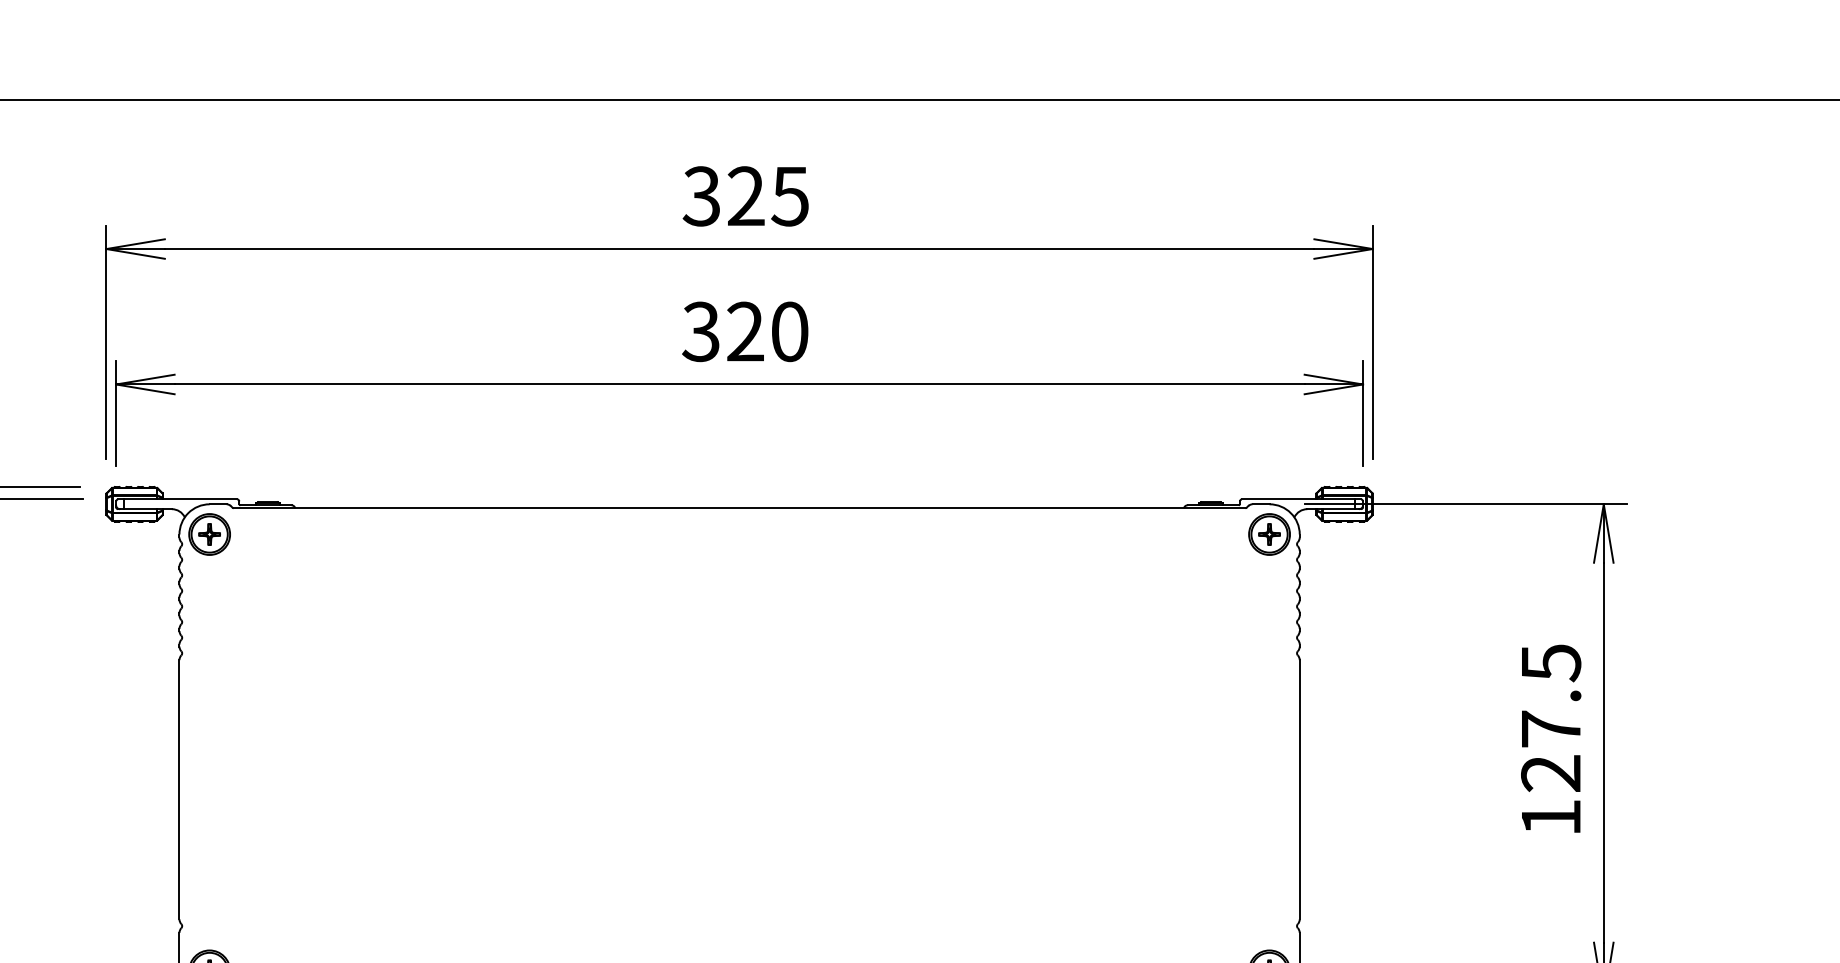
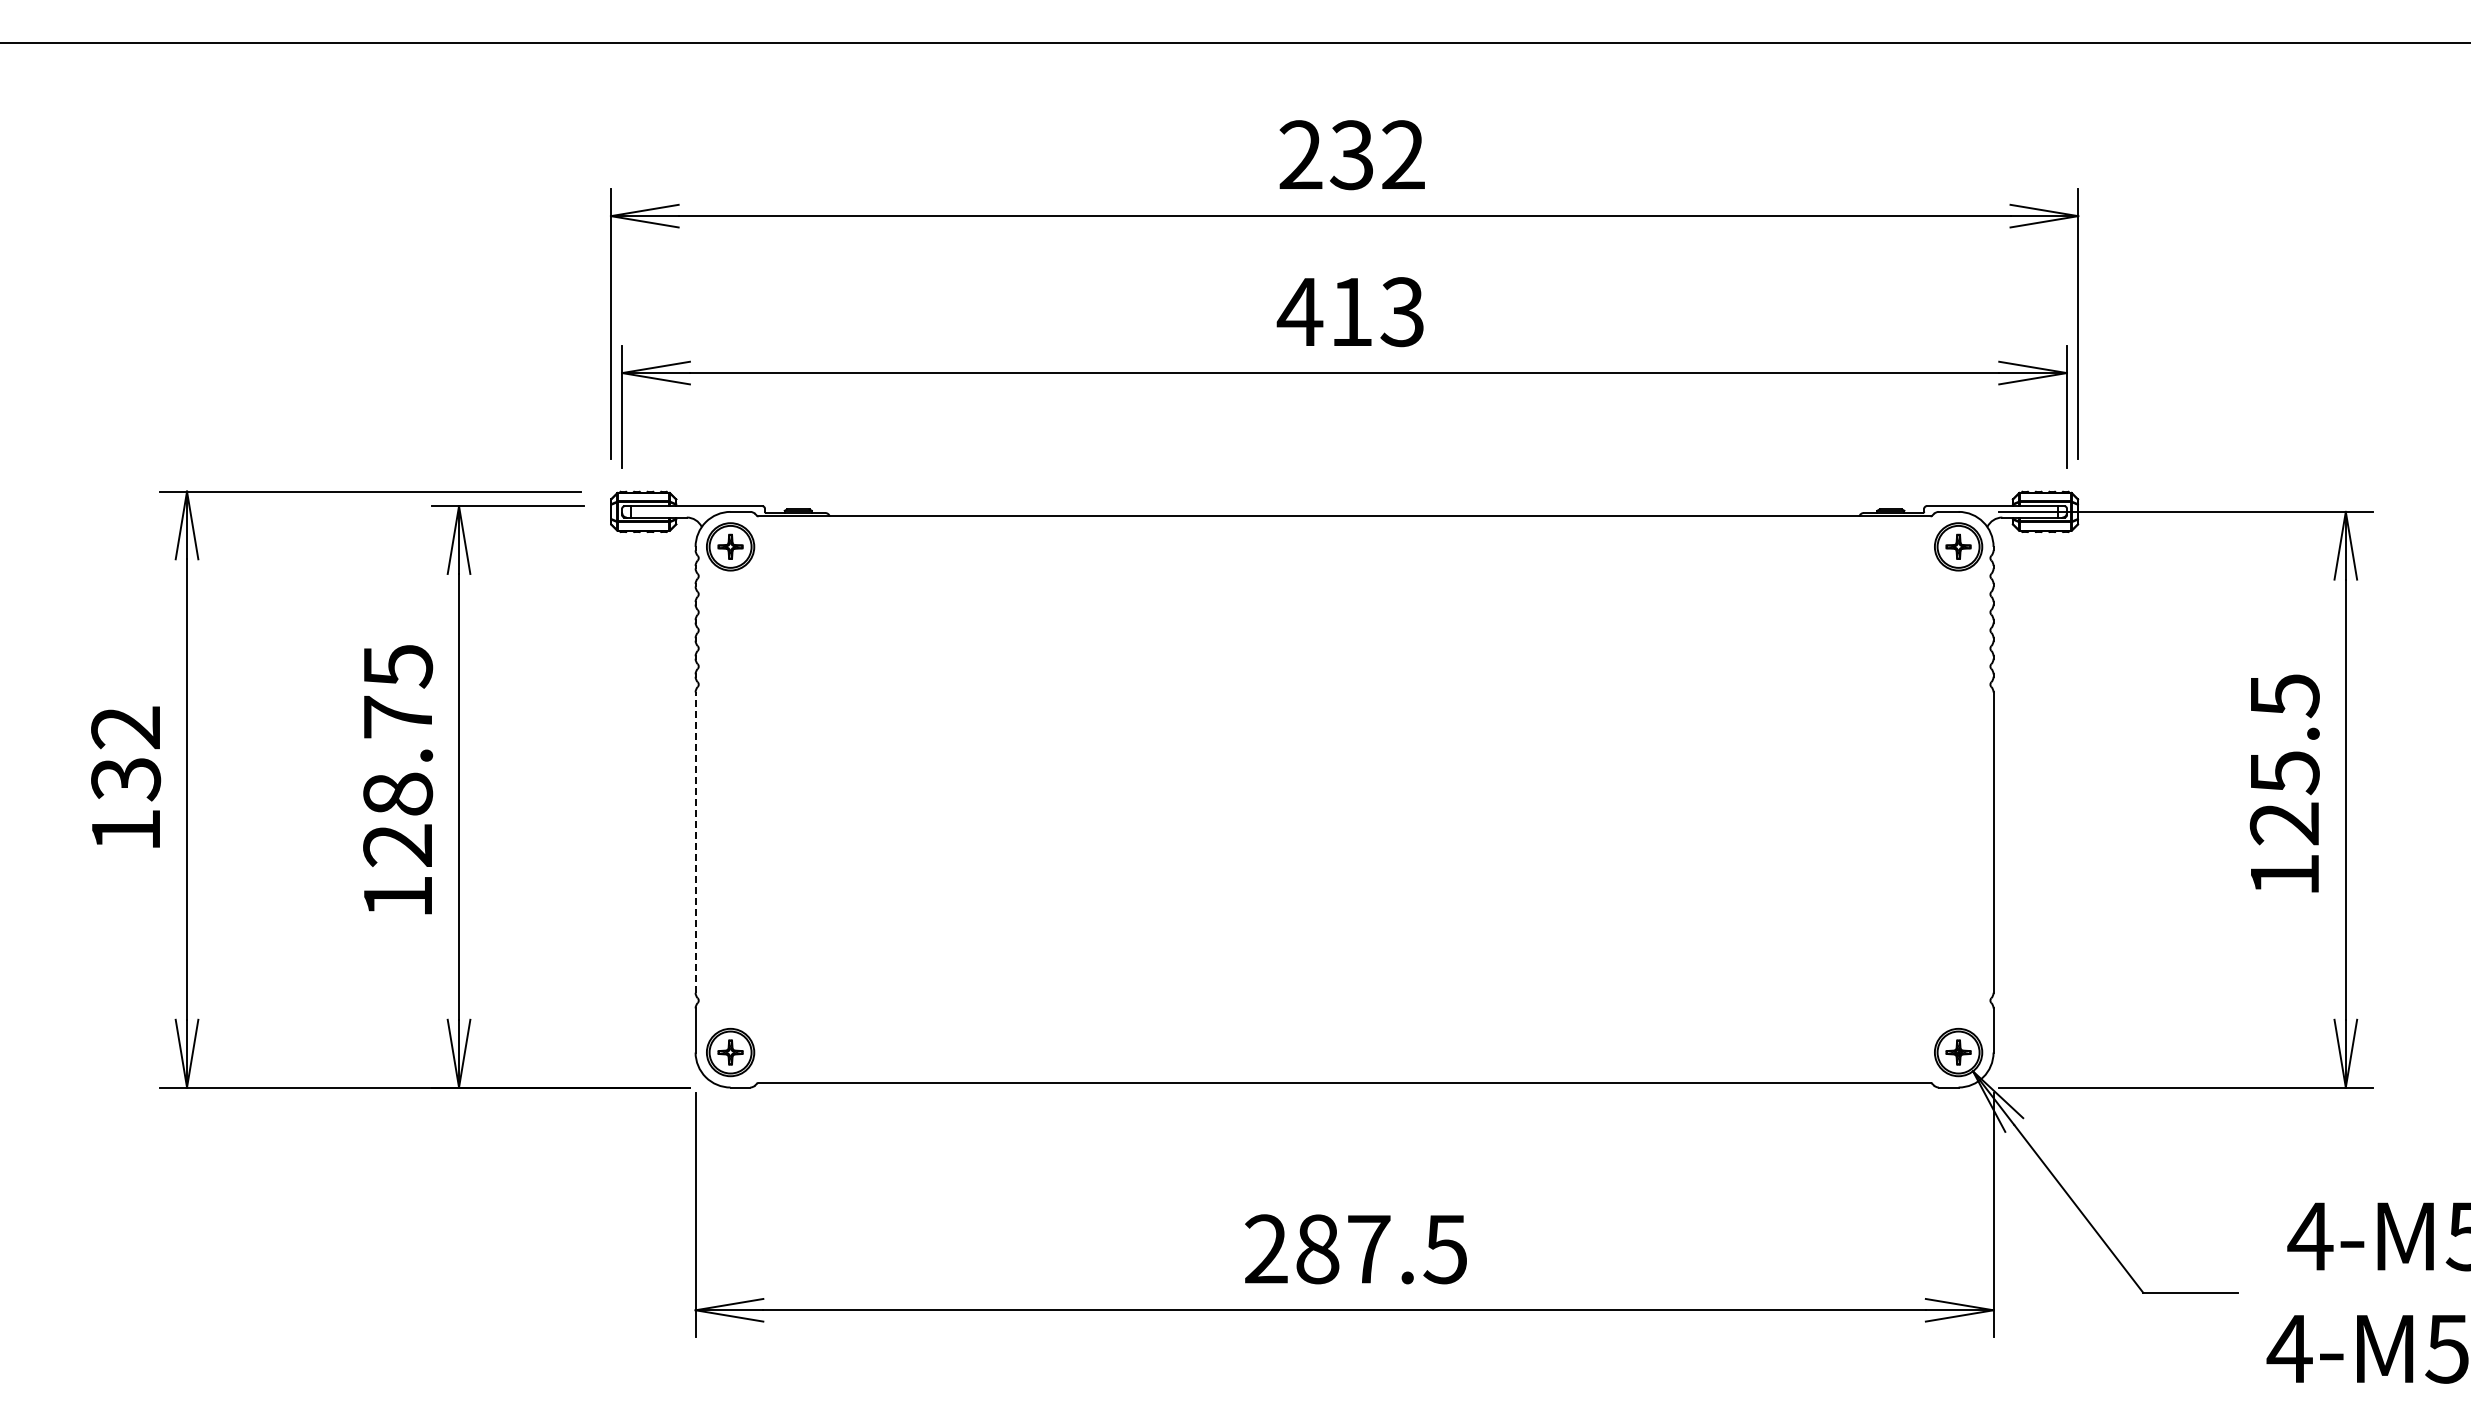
text: (745, 196) -> (1351, 155), 325 -> 232
text: (744, 332) -> (1350, 312), 320 -> 413
text: (1551, 730) -> (2285, 773), 127.5 -> 125.5
line: (179, 789) -> (695, 842), solid -> dashed

